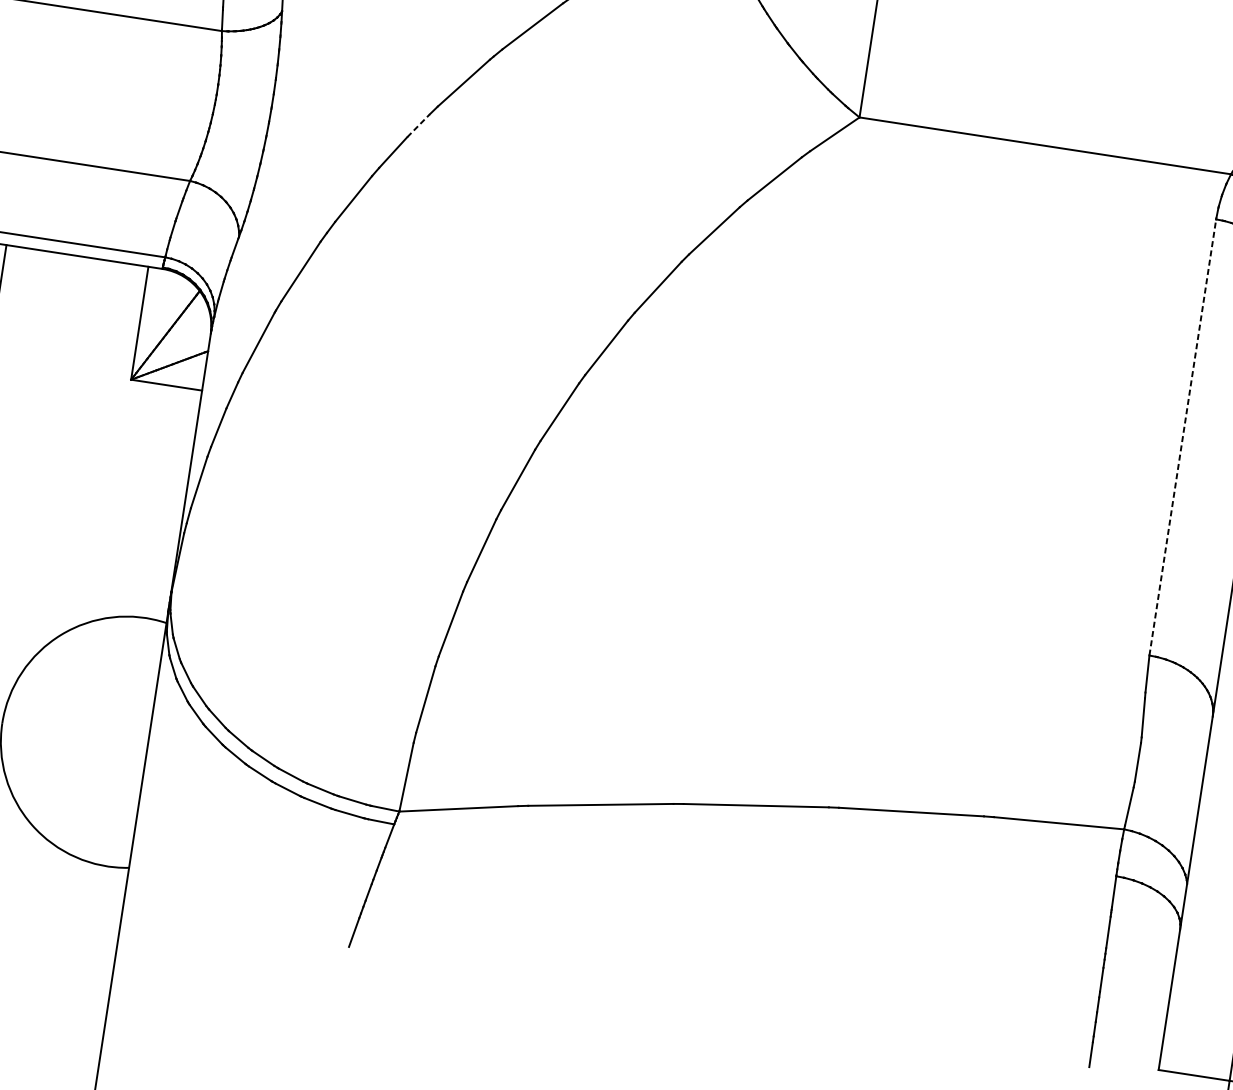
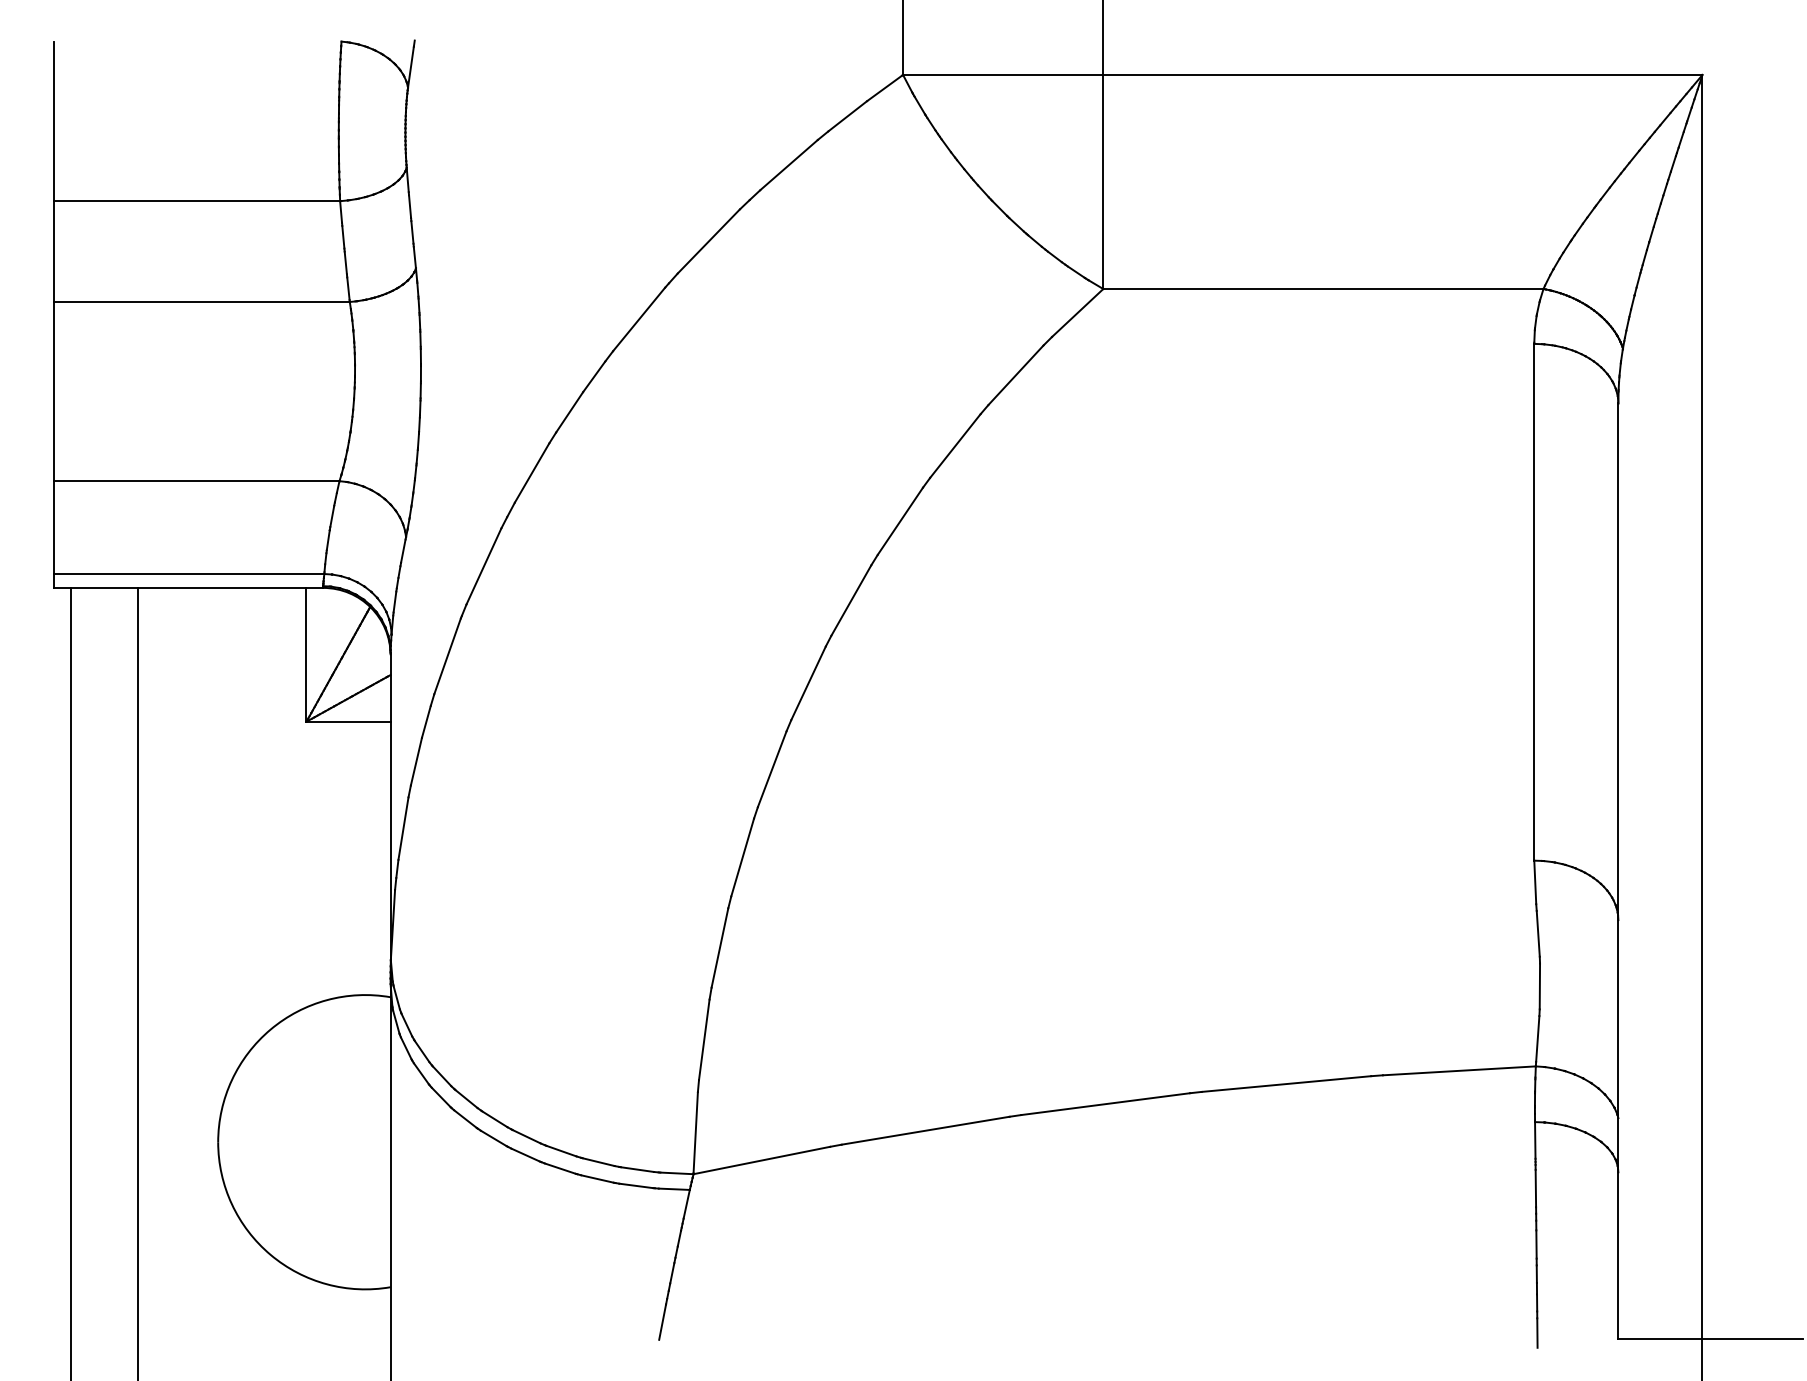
line: (418, 125) -> (594, 376), dashed -> solid
line: (1183, 436) -> (1534, 601), dashed -> solid

